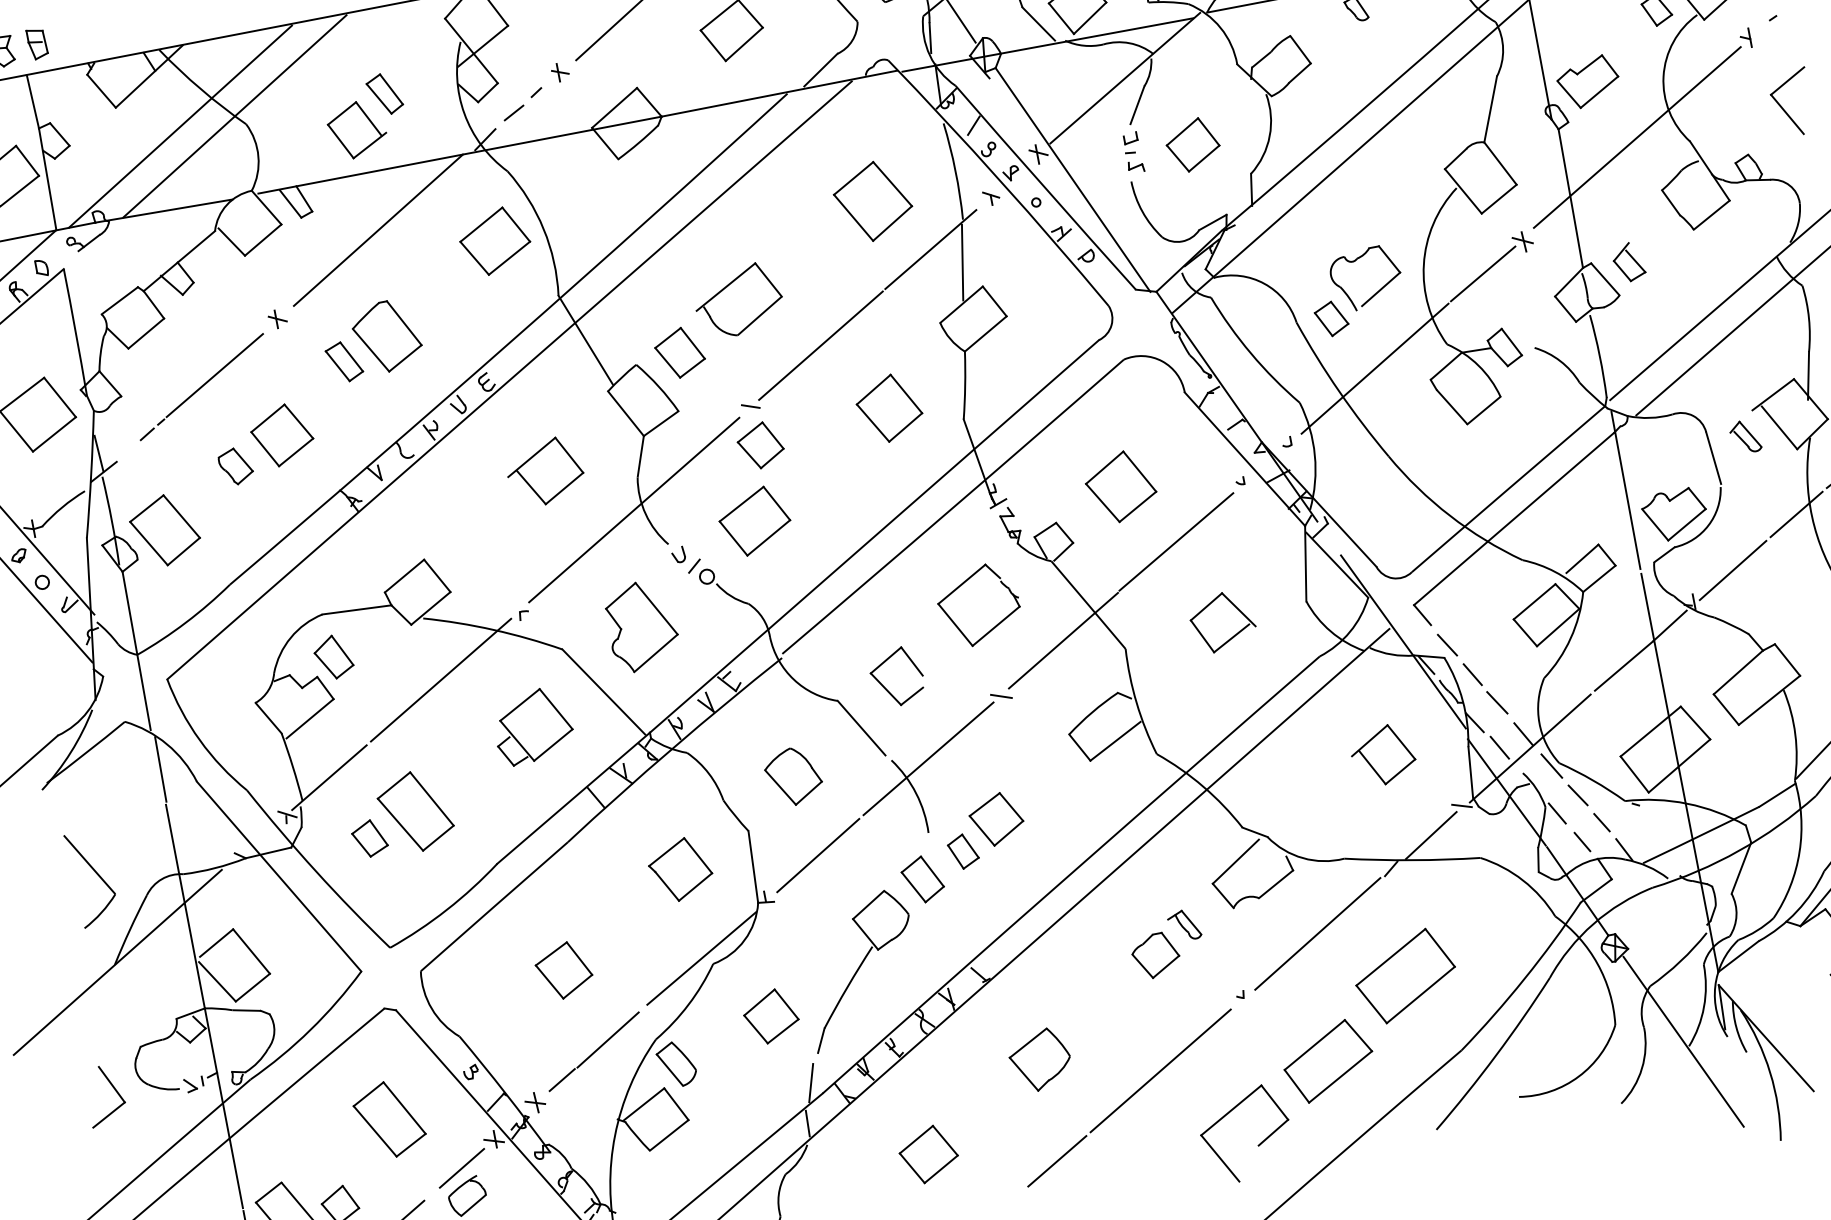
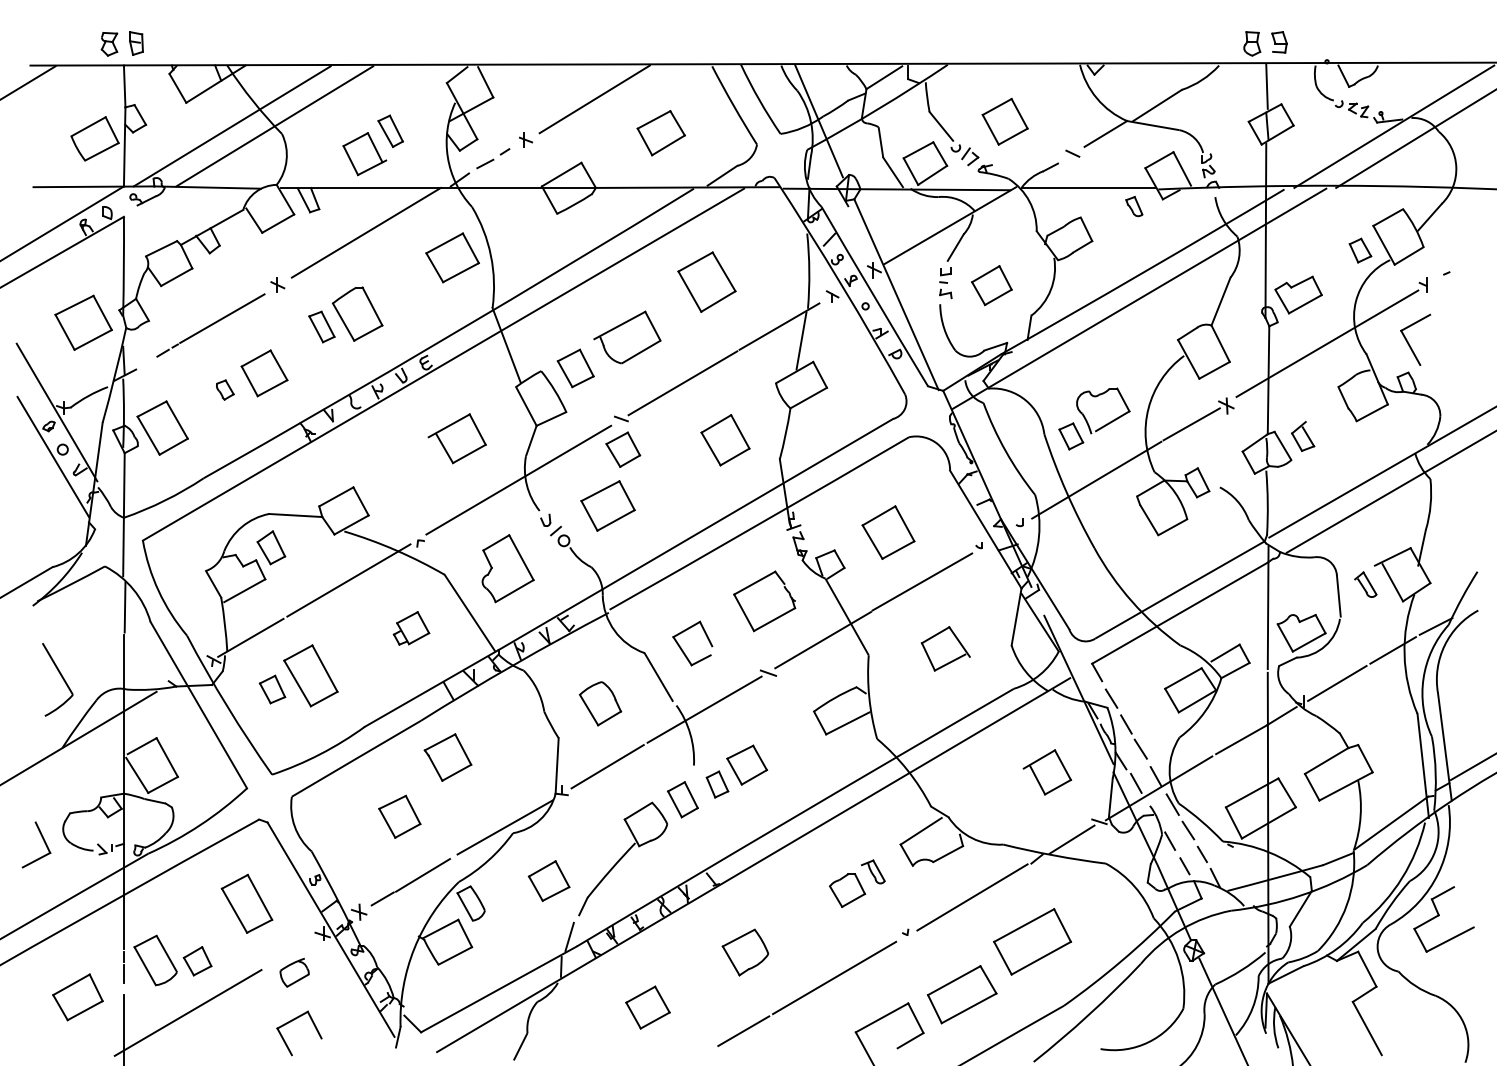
part: (1784, 109) -> (1409, 343), moved
part: (872, 200) -> (706, 281), moved
part: (236, 465) -> (225, 389), size x0.7
part: (533, 726) -> (411, 628), size x0.6
part: (679, 869) -> (447, 757), moved
line: (461, 1167) -> (294, 950), removed

